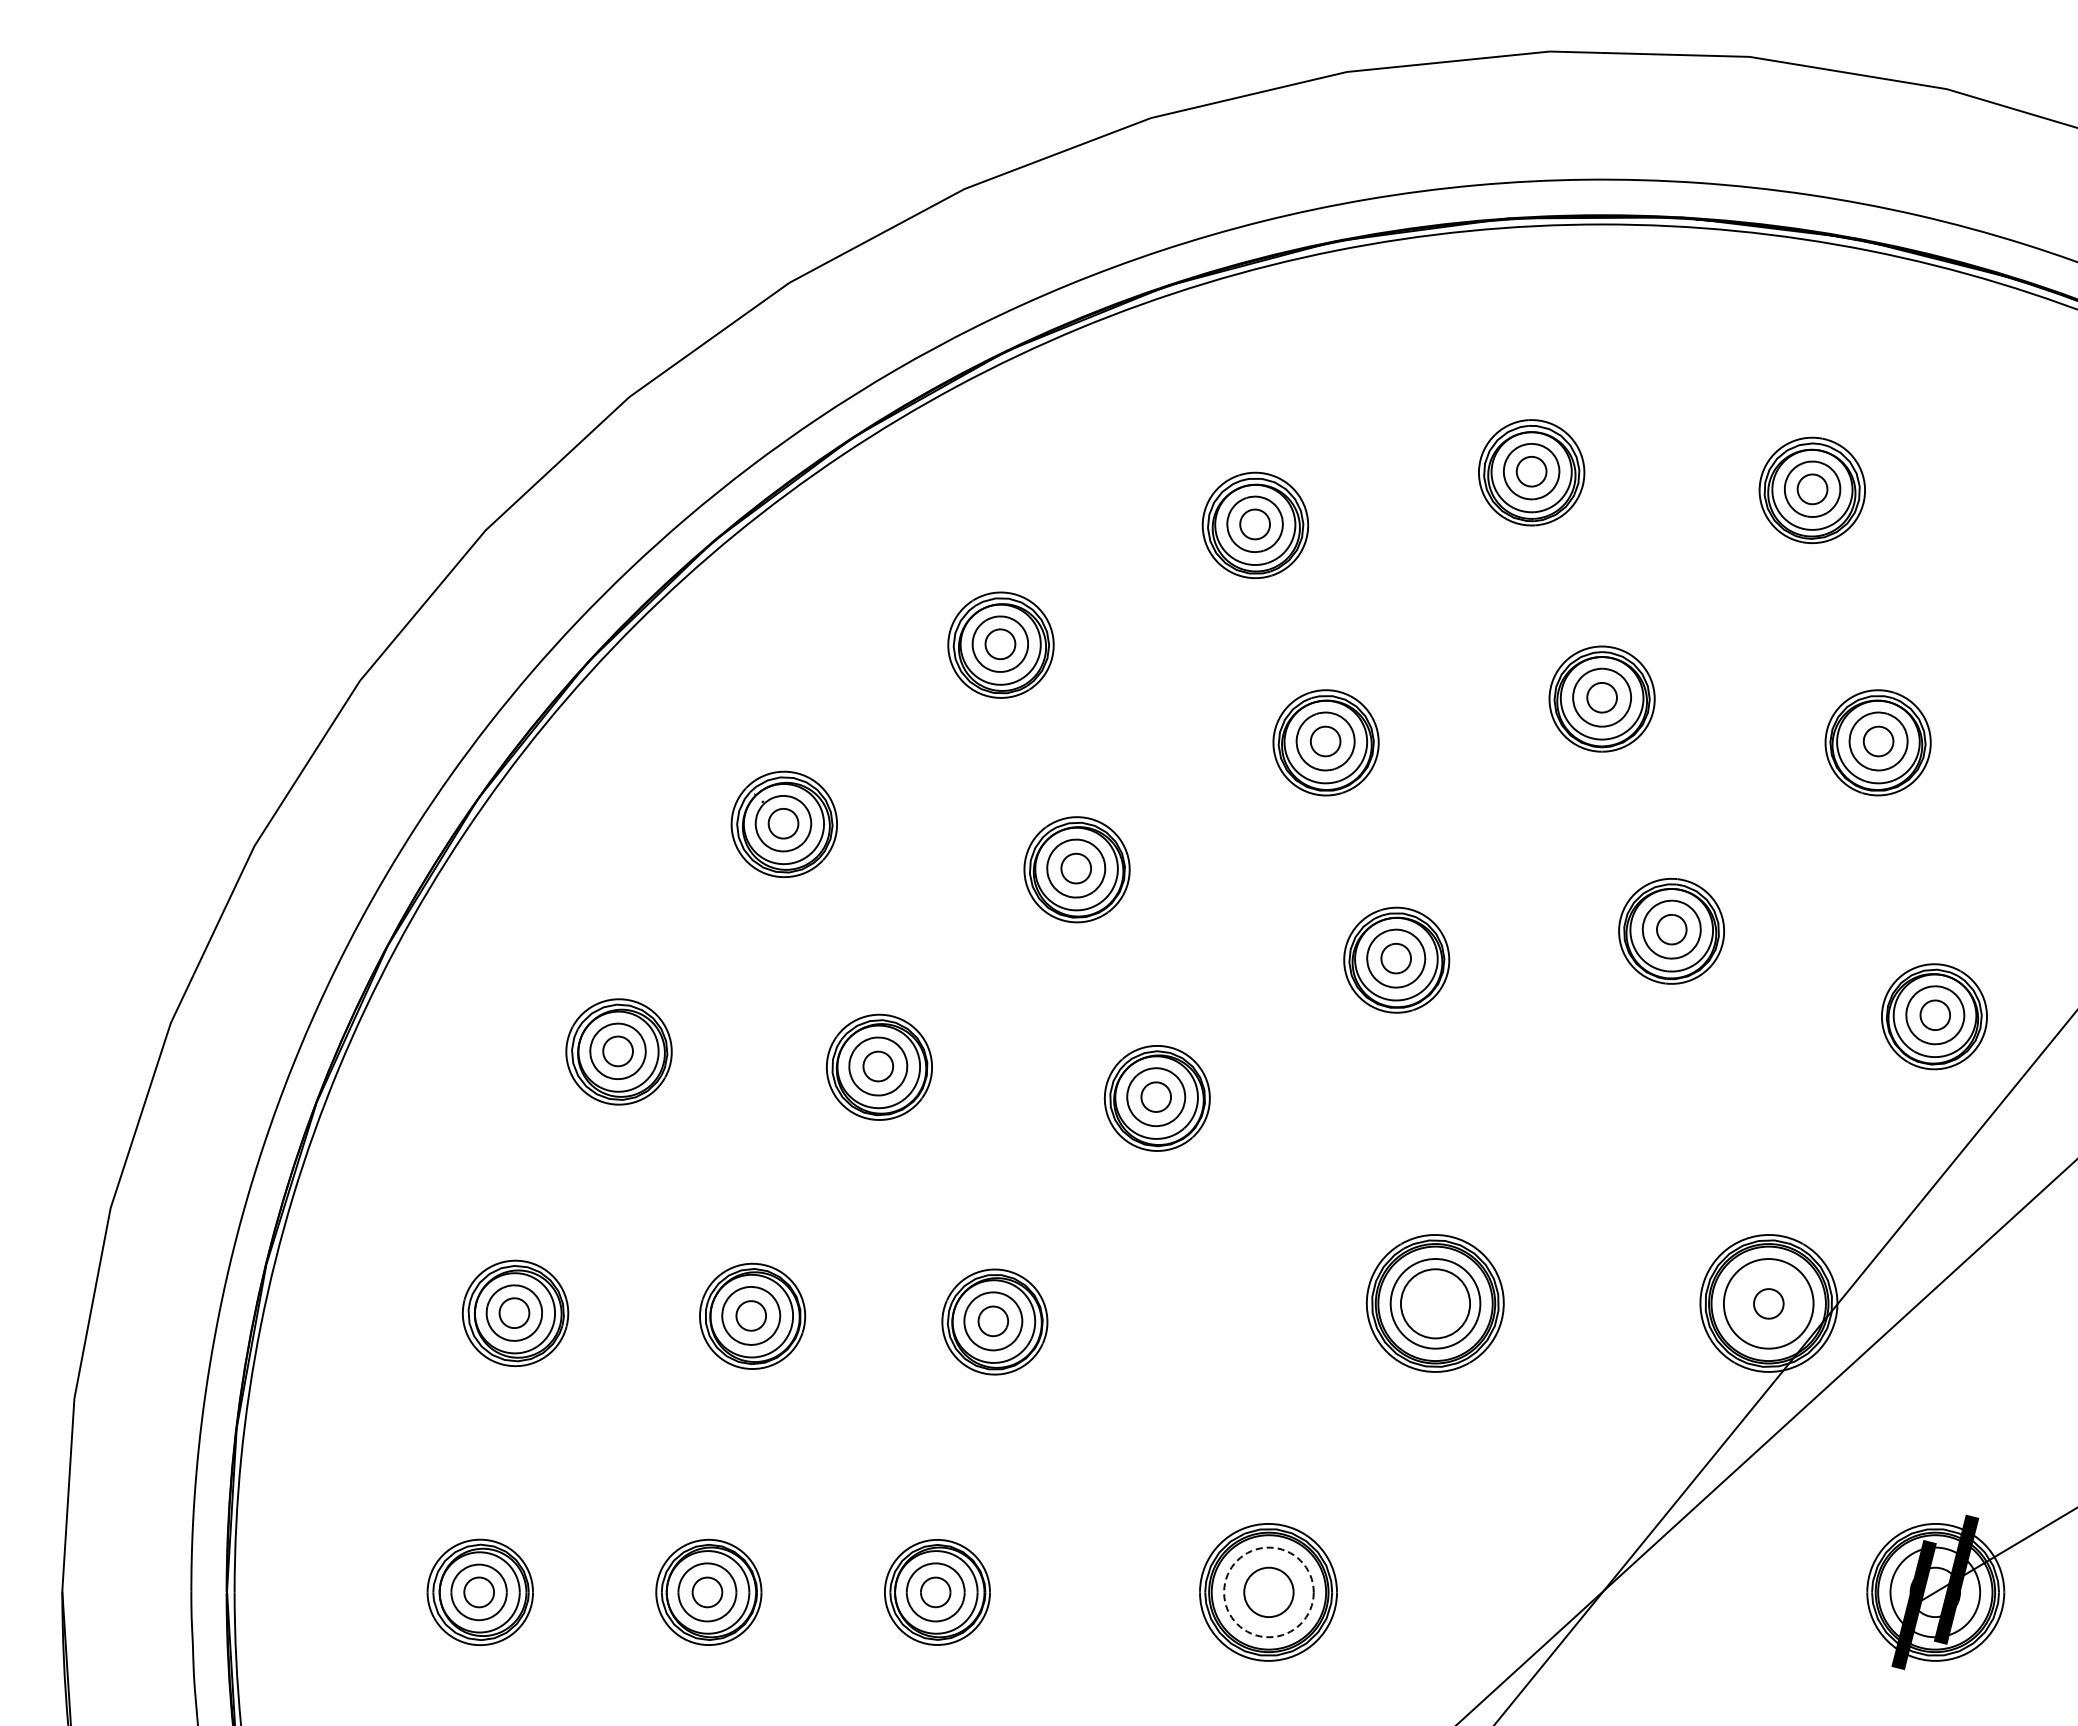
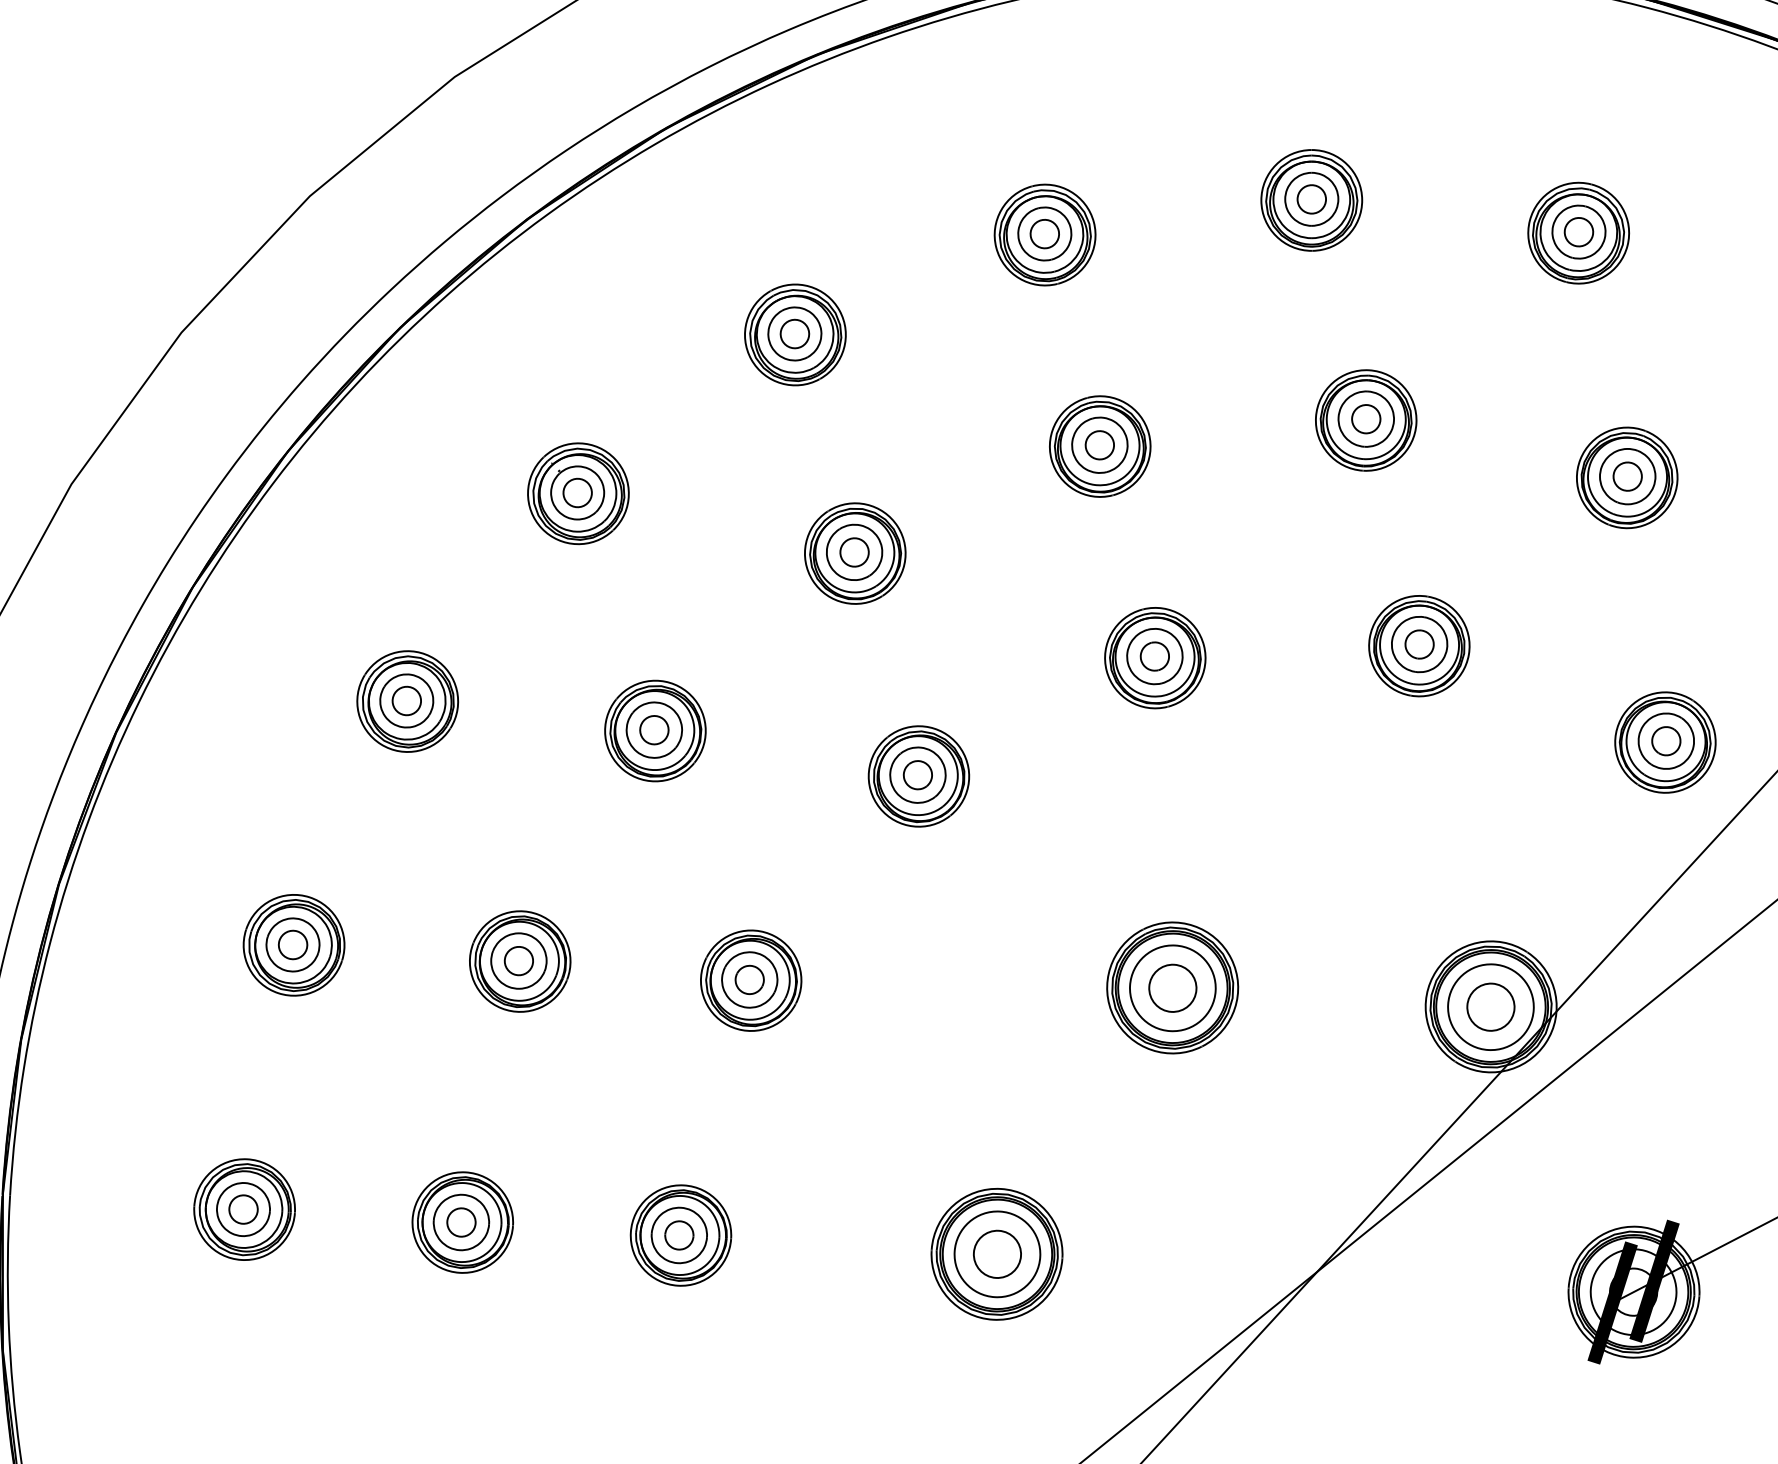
circle: (1435, 1303) -> (1172, 988), size x0.71
circle: (1768, 1303) -> (1490, 1006), size x1.67
circle: (1268, 1592) -> (997, 1254), dashed -> solid

